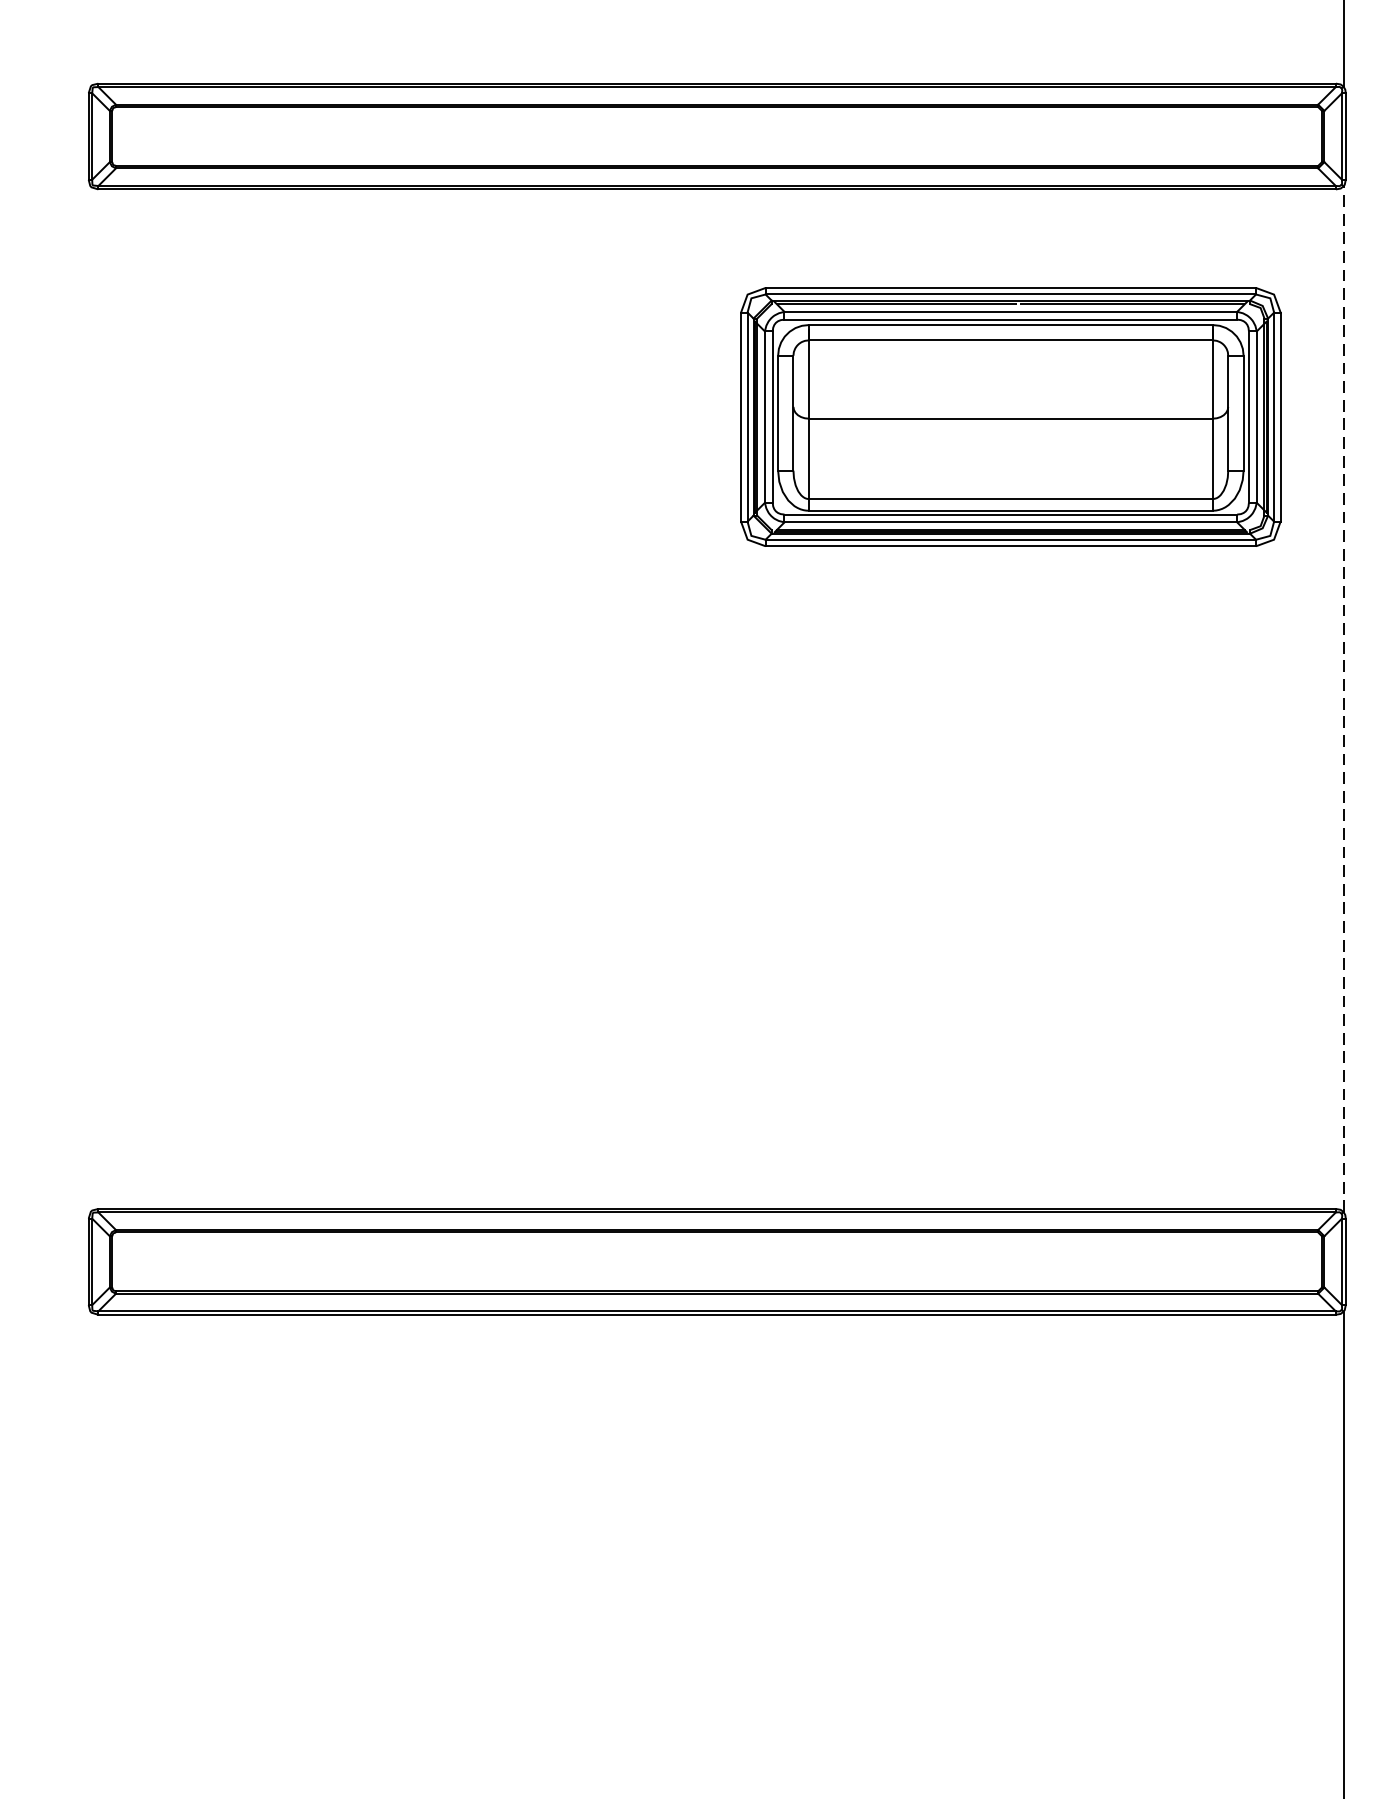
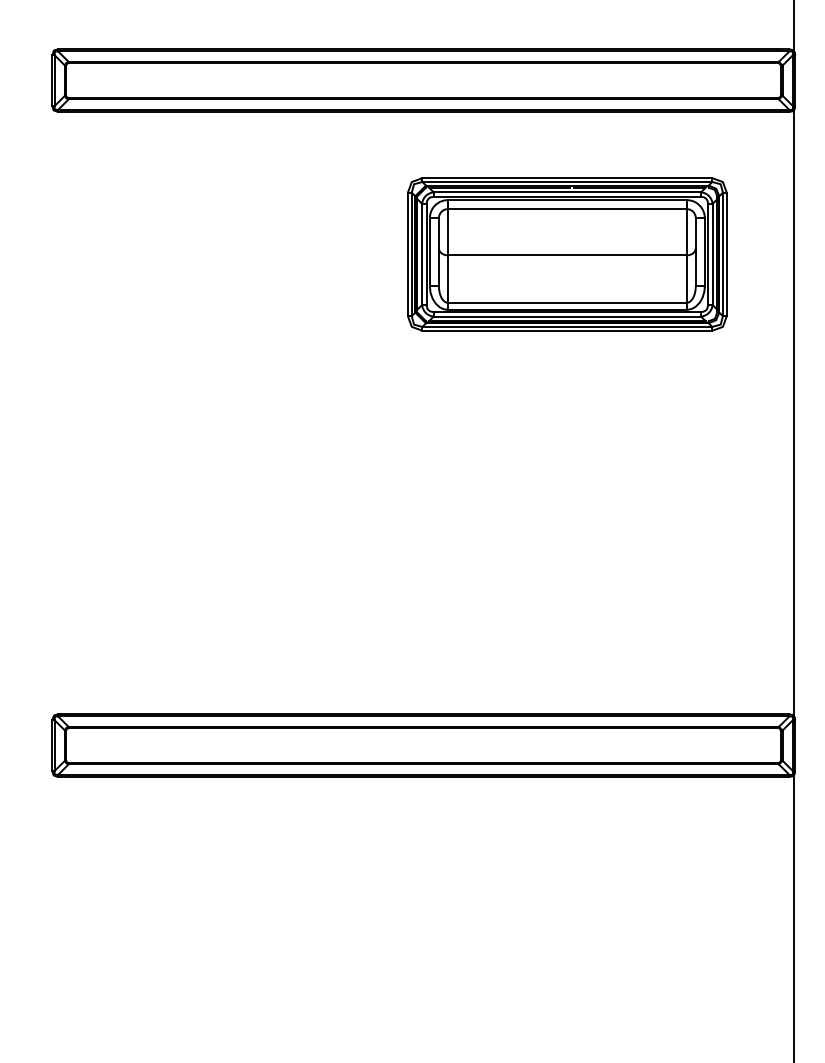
part: (1011, 417) -> (567, 254), moved
line: (1344, 698) -> (794, 412), dashed -> solid

